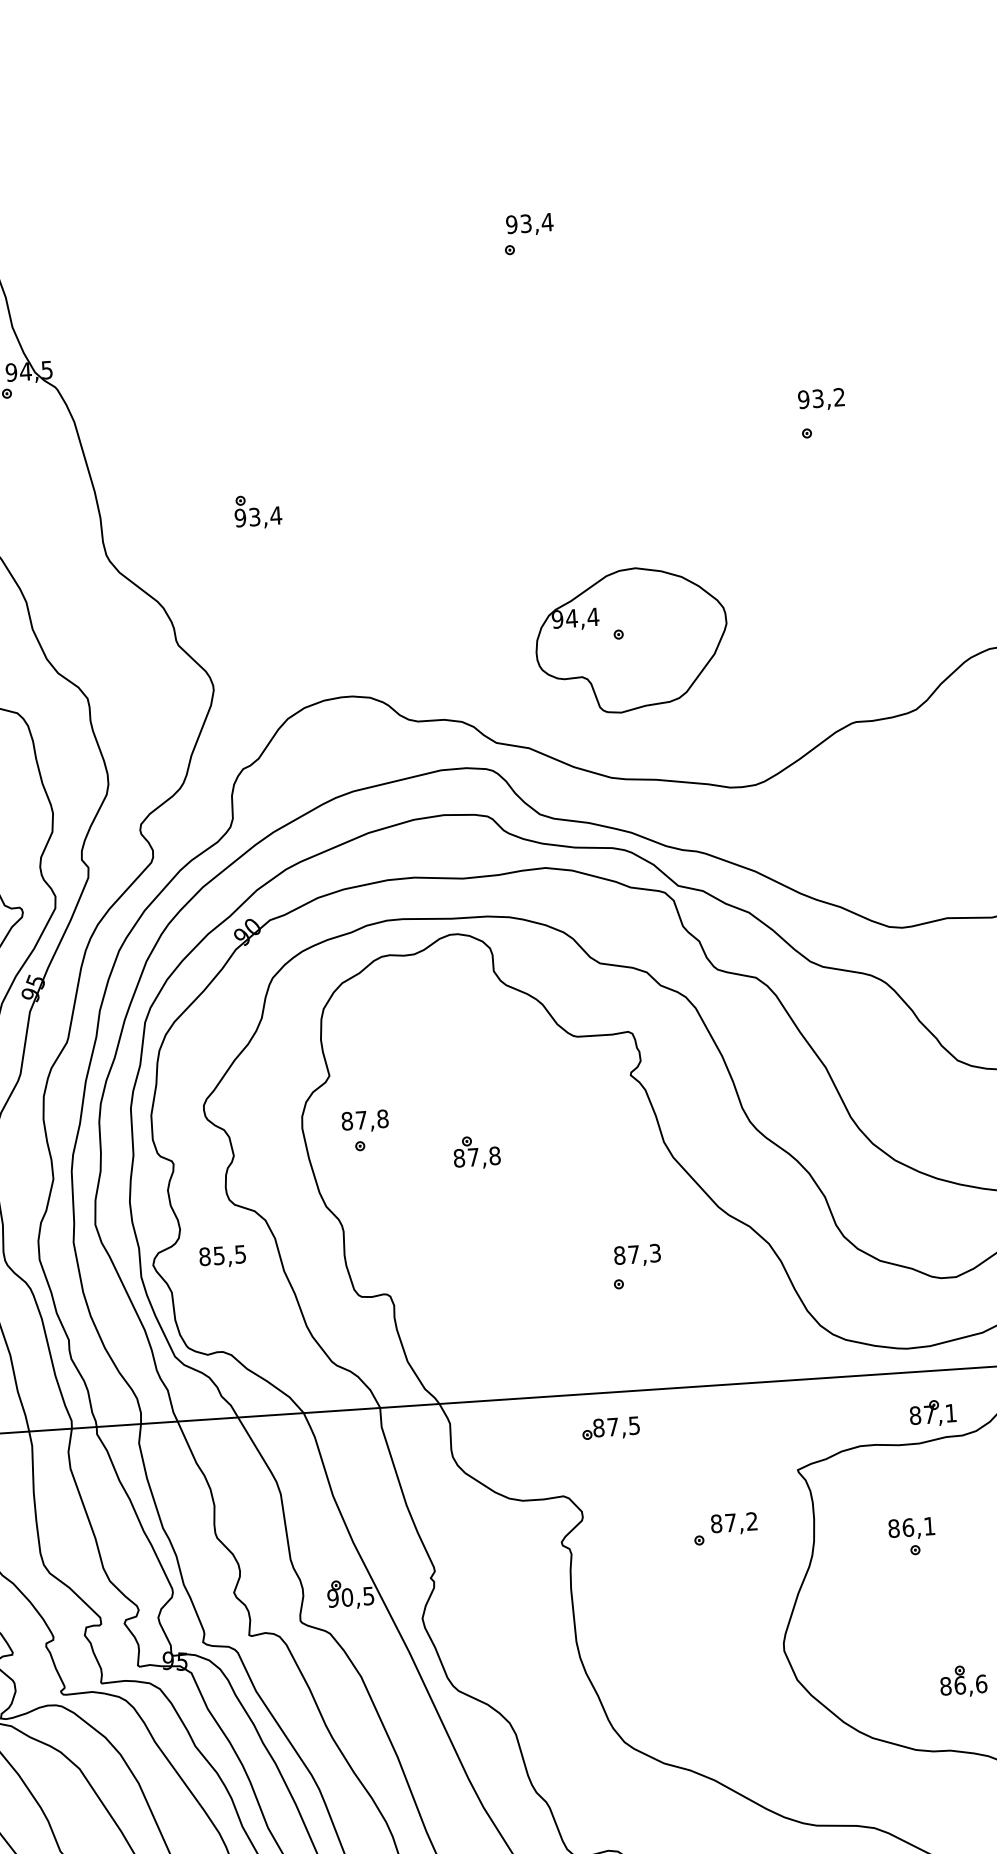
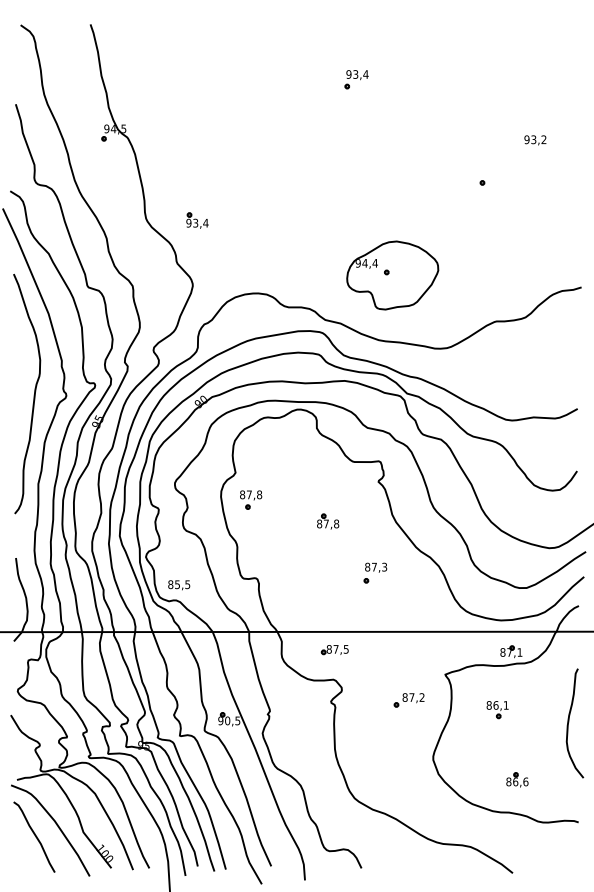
text: (821, 399) -> (535, 140), moved
part: (258, 511) -> (197, 220), moved
part: (477, 1151) -> (328, 521), moved
text: (223, 1257) -> (179, 585), moved
part: (609, 1429) -> (334, 650), moved

